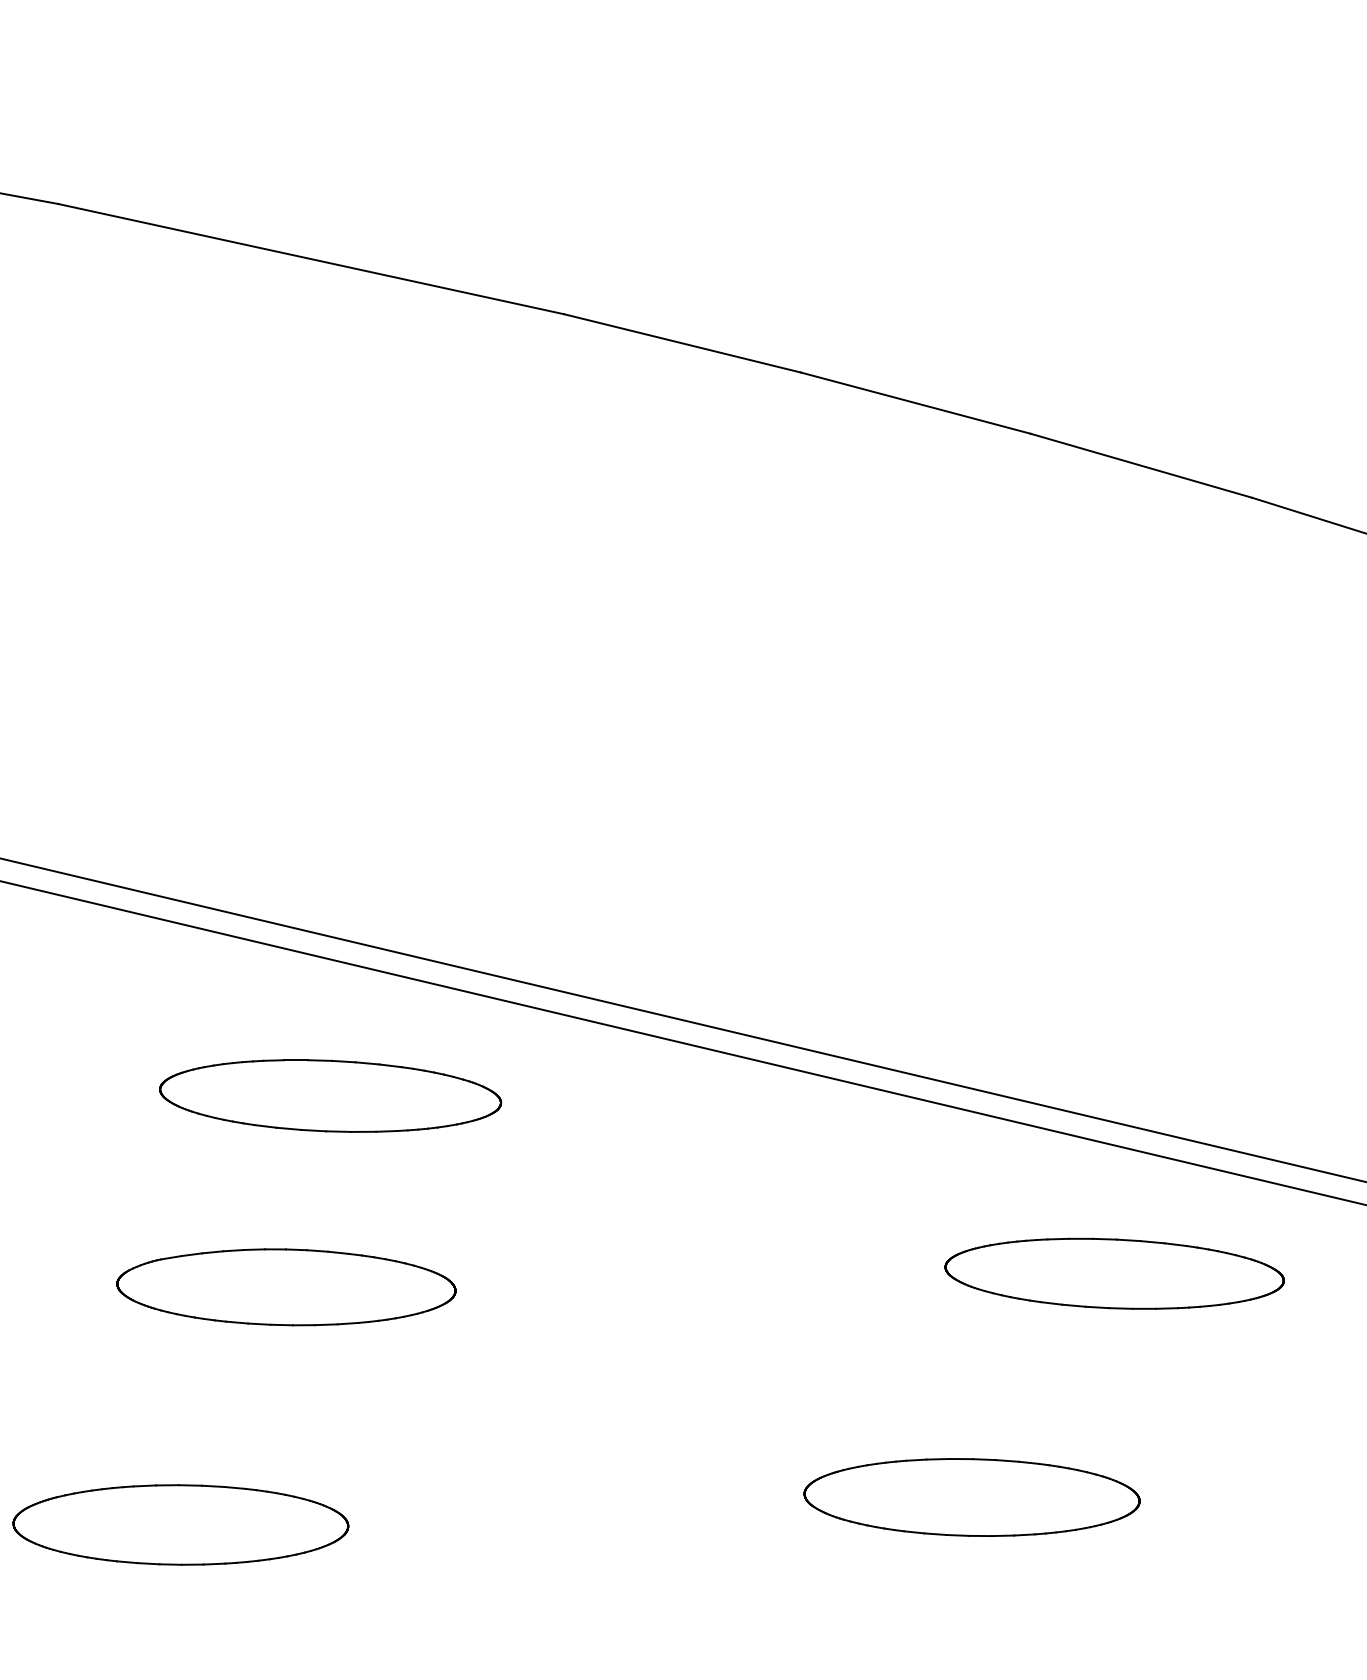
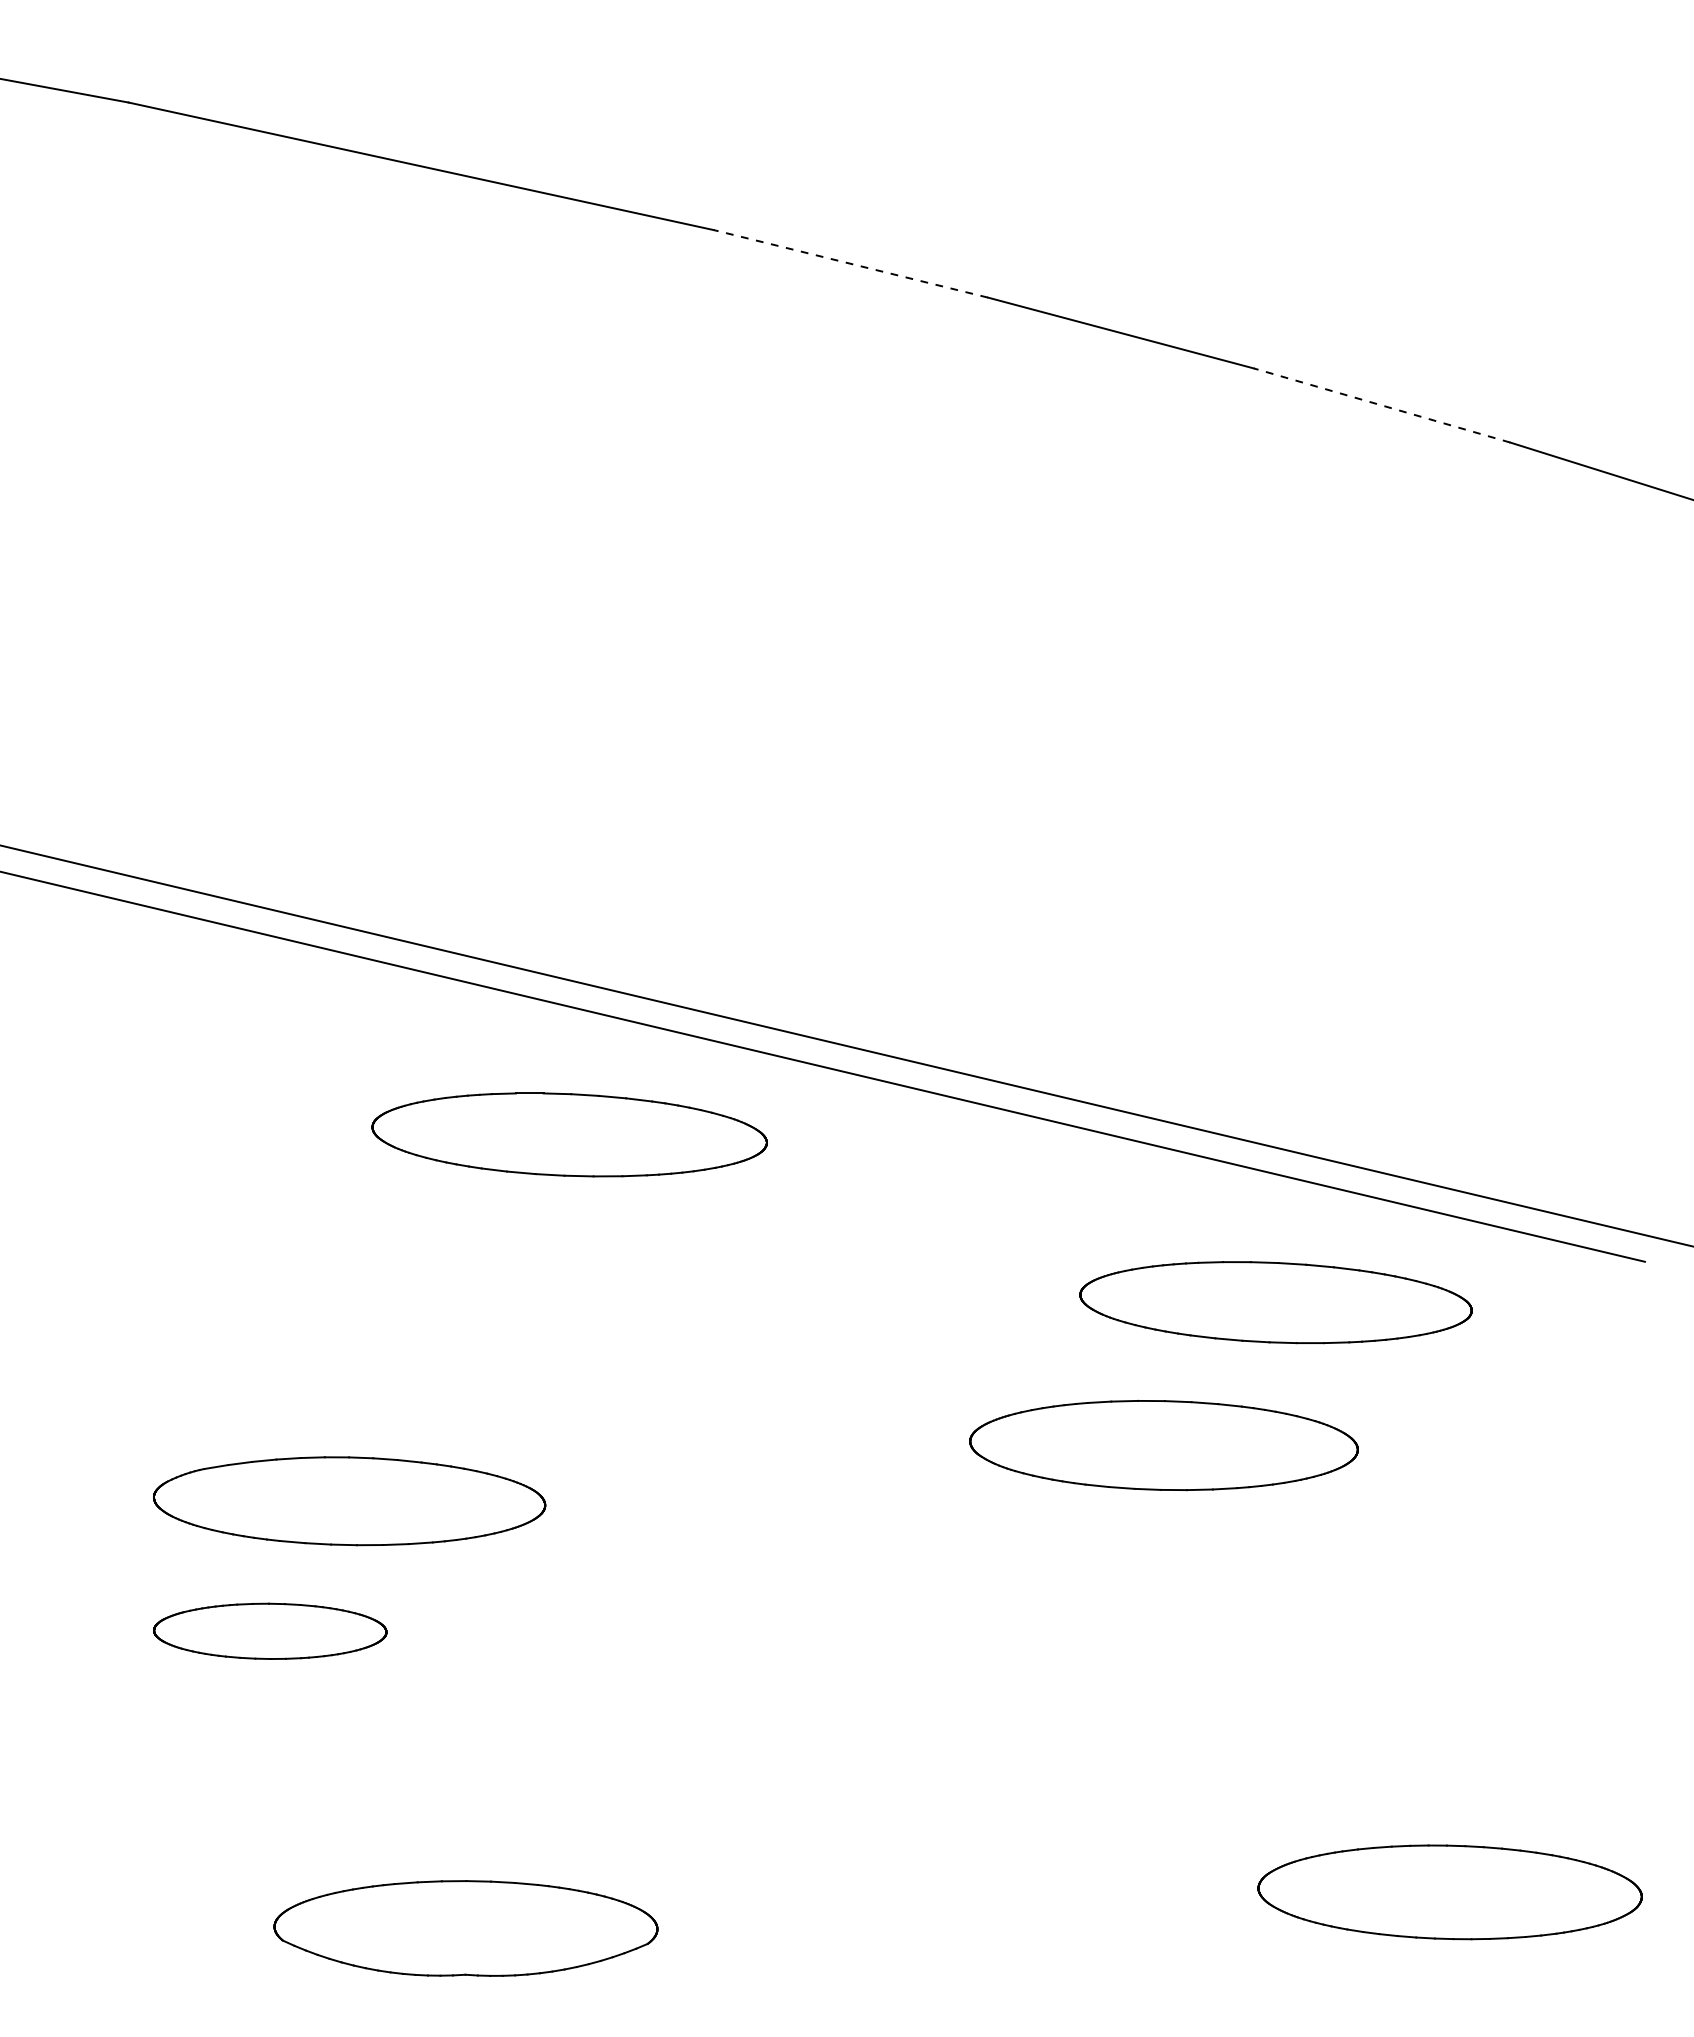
line: (682, 343) -> (850, 263), solid -> dashed
line: (1140, 465) -> (1381, 405), solid -> dashed
part: (330, 1095) -> (569, 1134), moved
part: (1114, 1273) -> (1275, 1302), moved
part: (286, 1287) -> (349, 1501), moved
part: (971, 1497) -> (1163, 1445), moved
part: (180, 1525) -> (269, 1631), size x0.6

